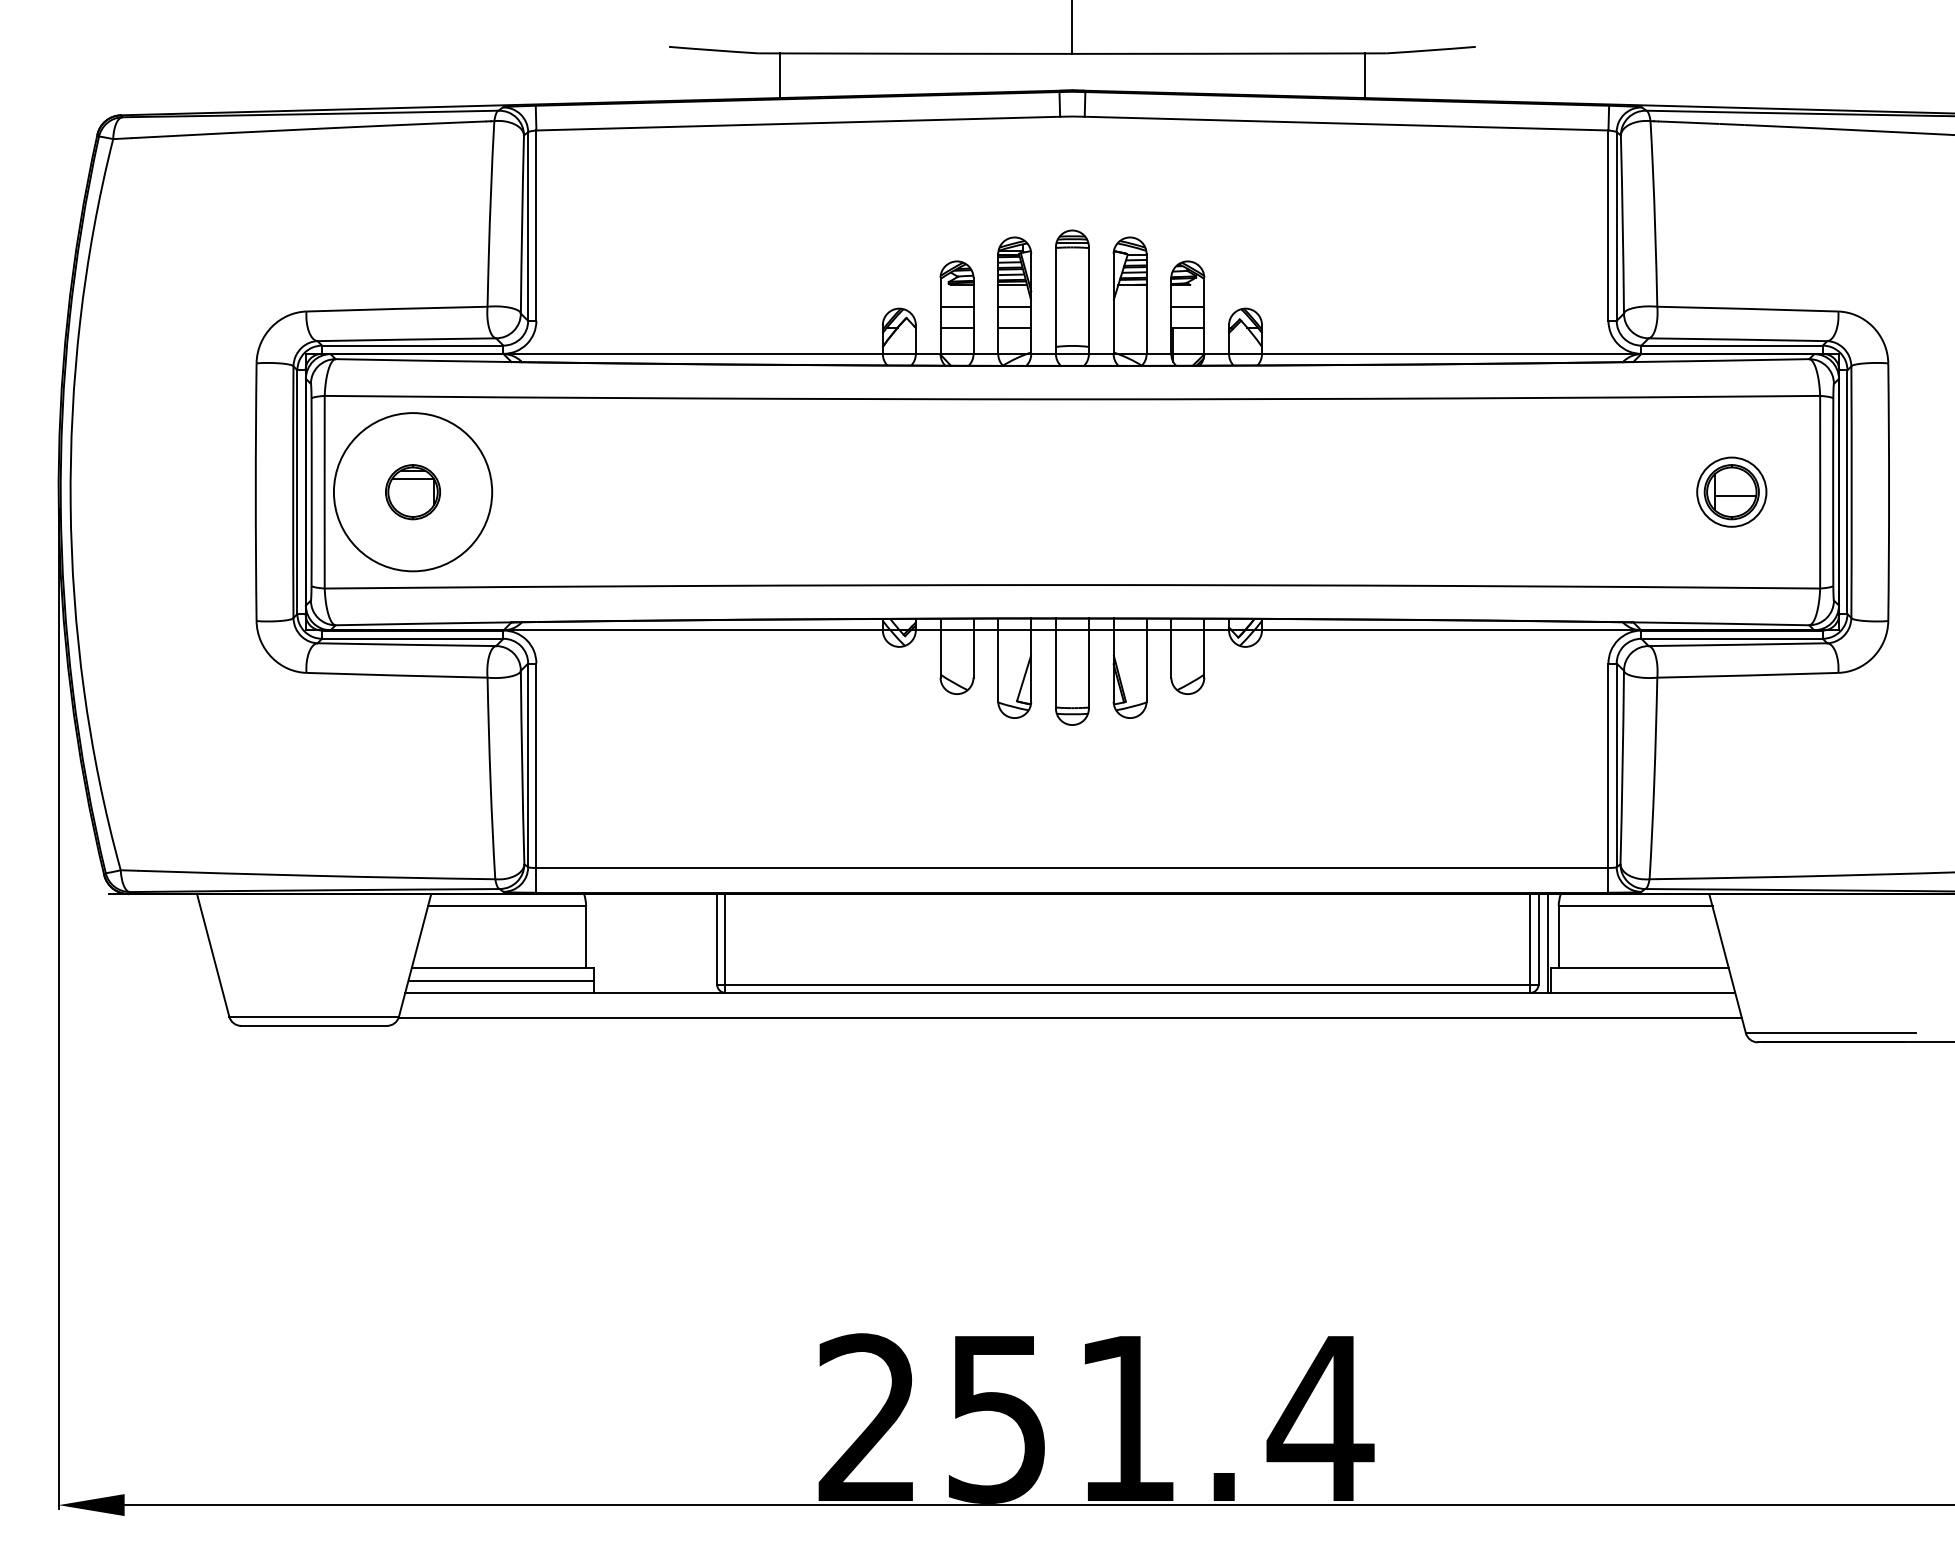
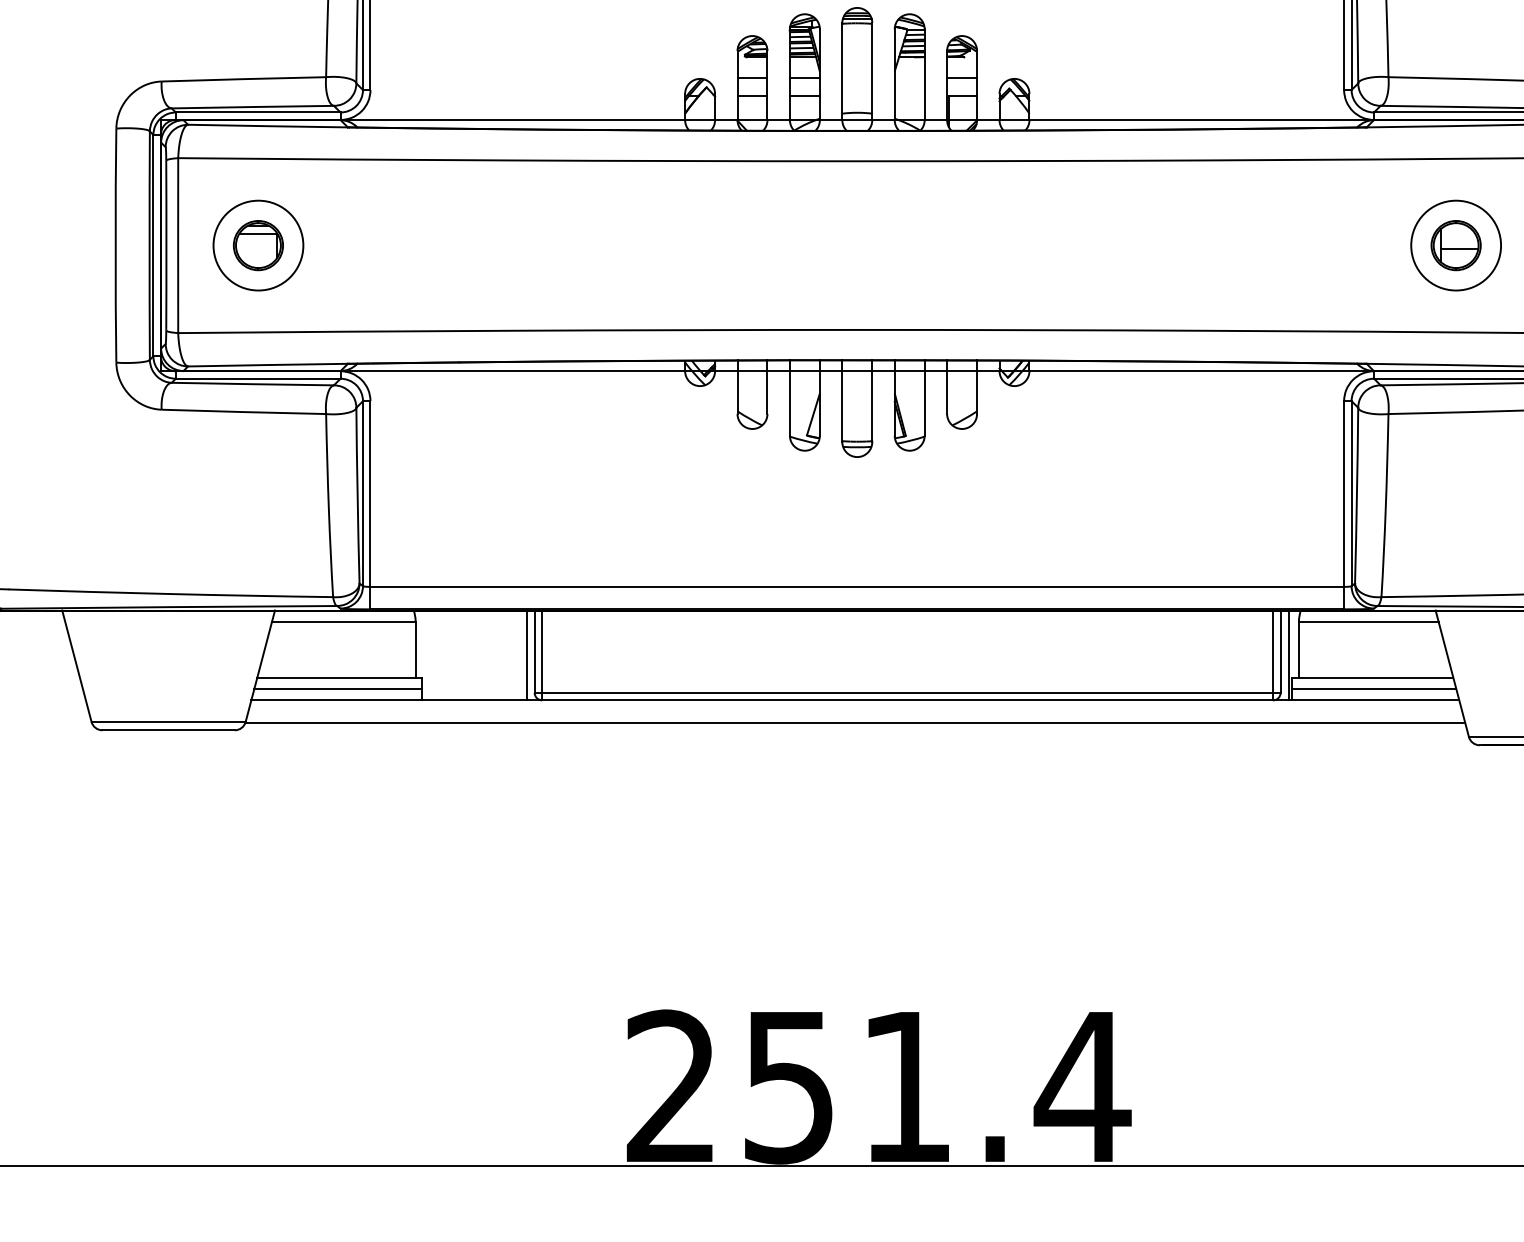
circle: (412, 491) -> (257, 244), size x0.62
circle: (1731, 491) -> (1455, 244), size x1.43
line: (708, 943) -> (526, 655), added
line: (1641, 980) -> (1374, 689), added

